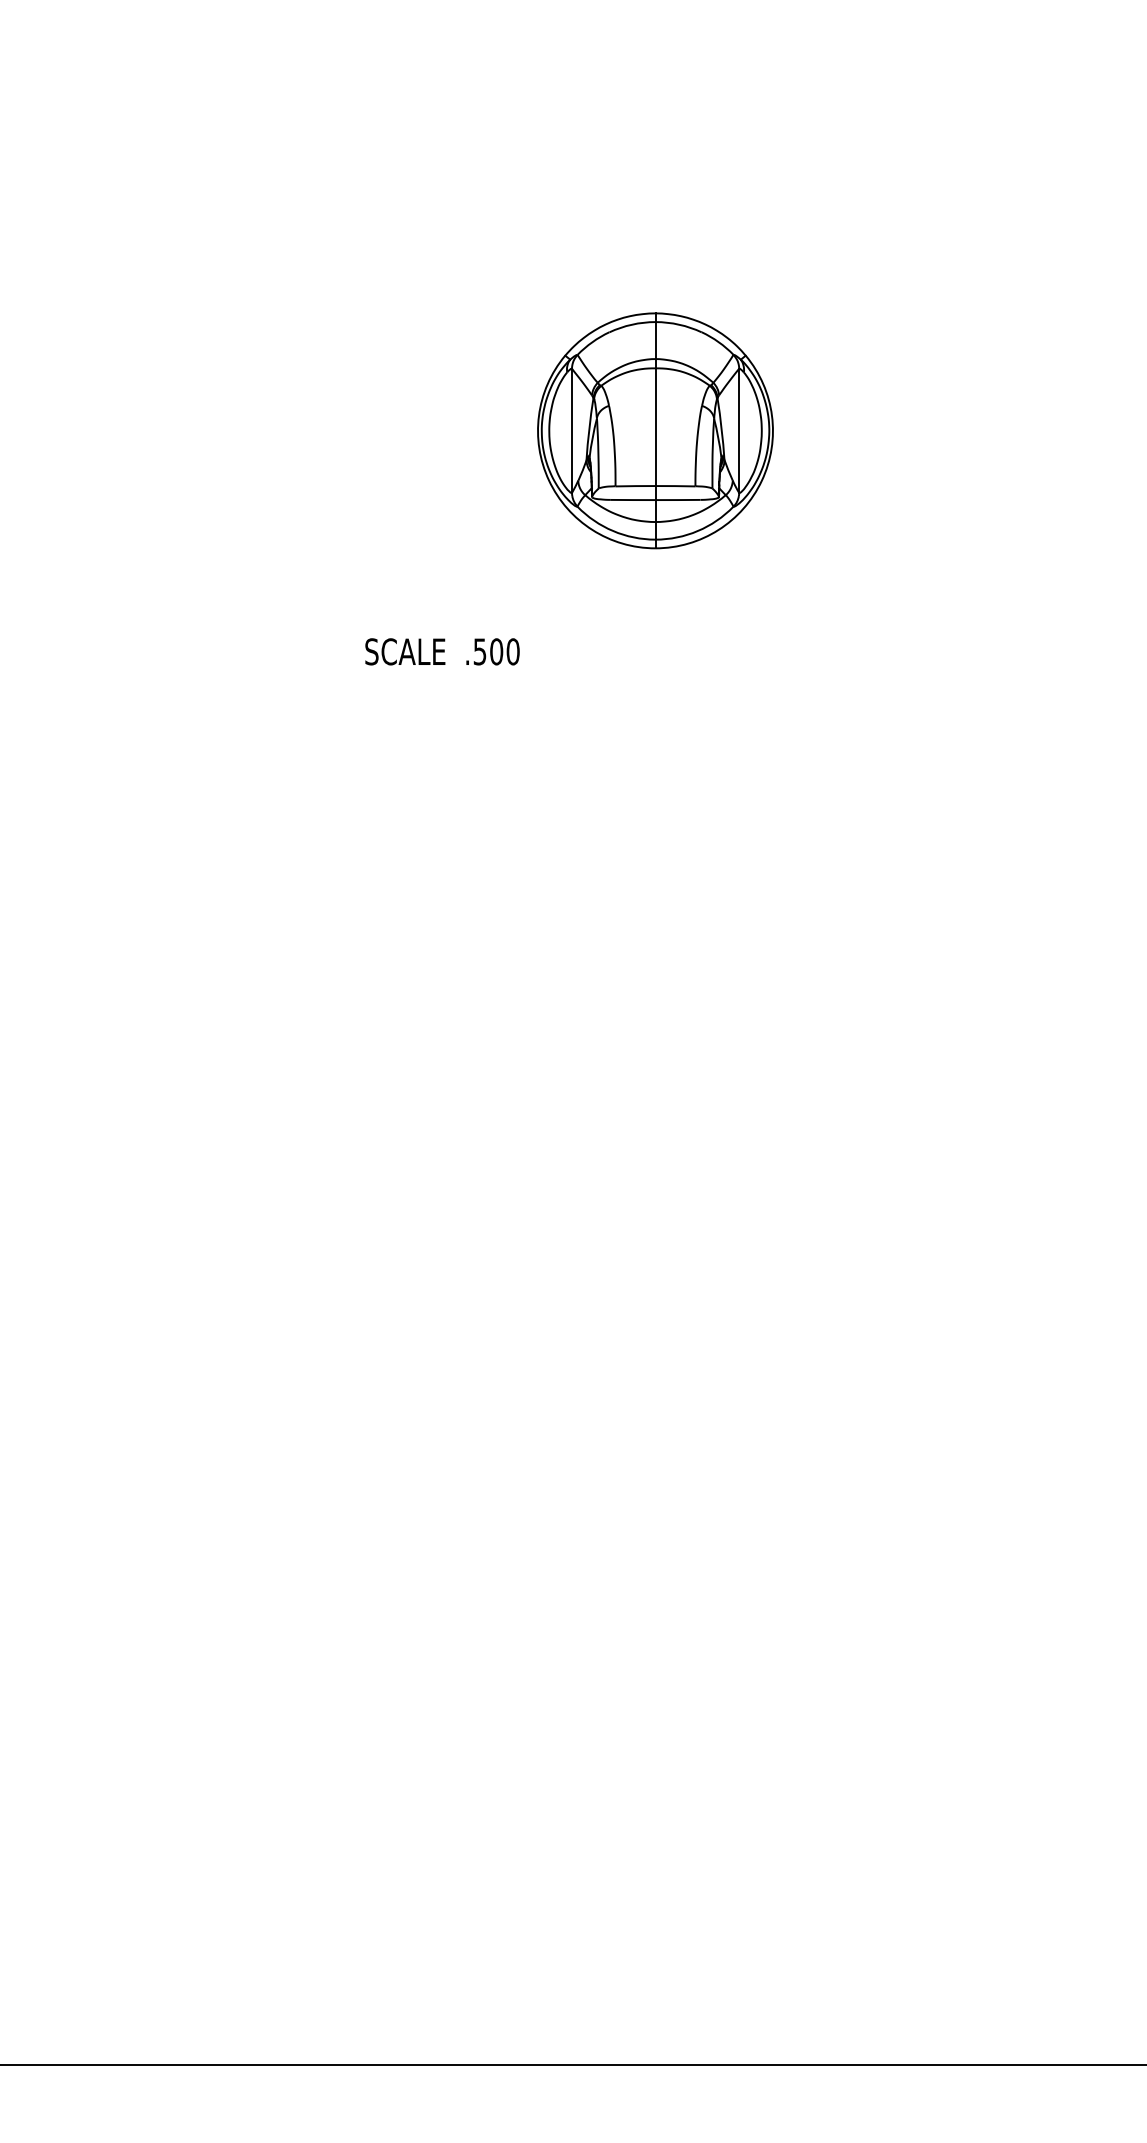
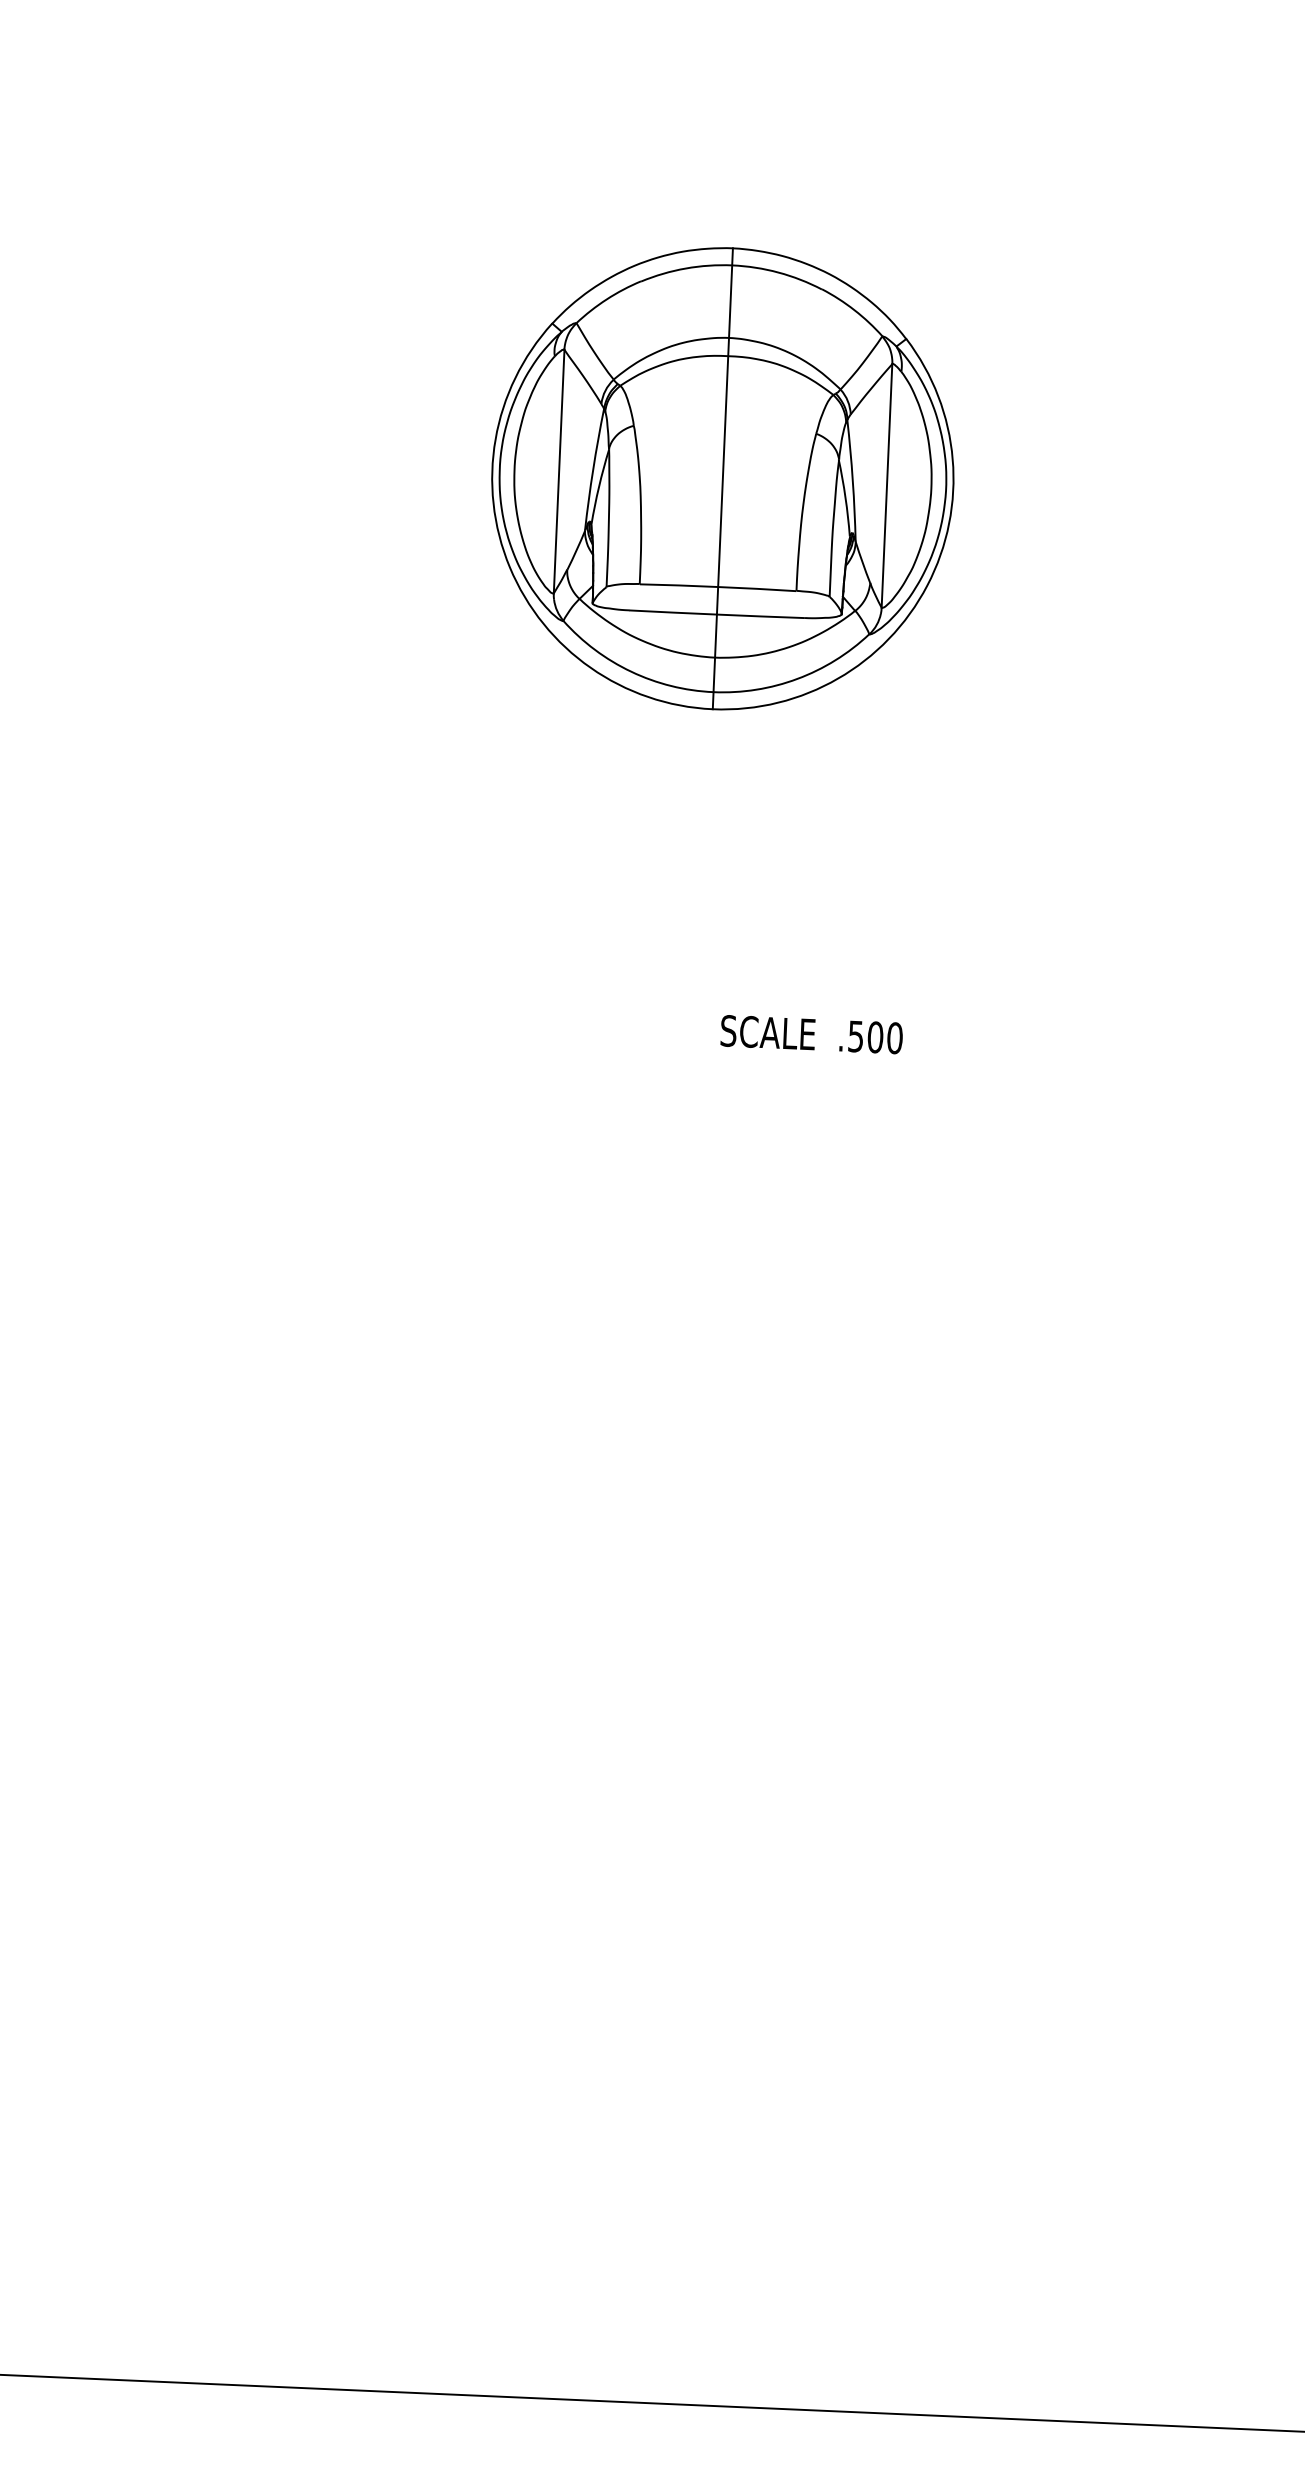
part: (655, 430) -> (722, 478), size x1.67
text: (442, 651) -> (811, 1034), moved

